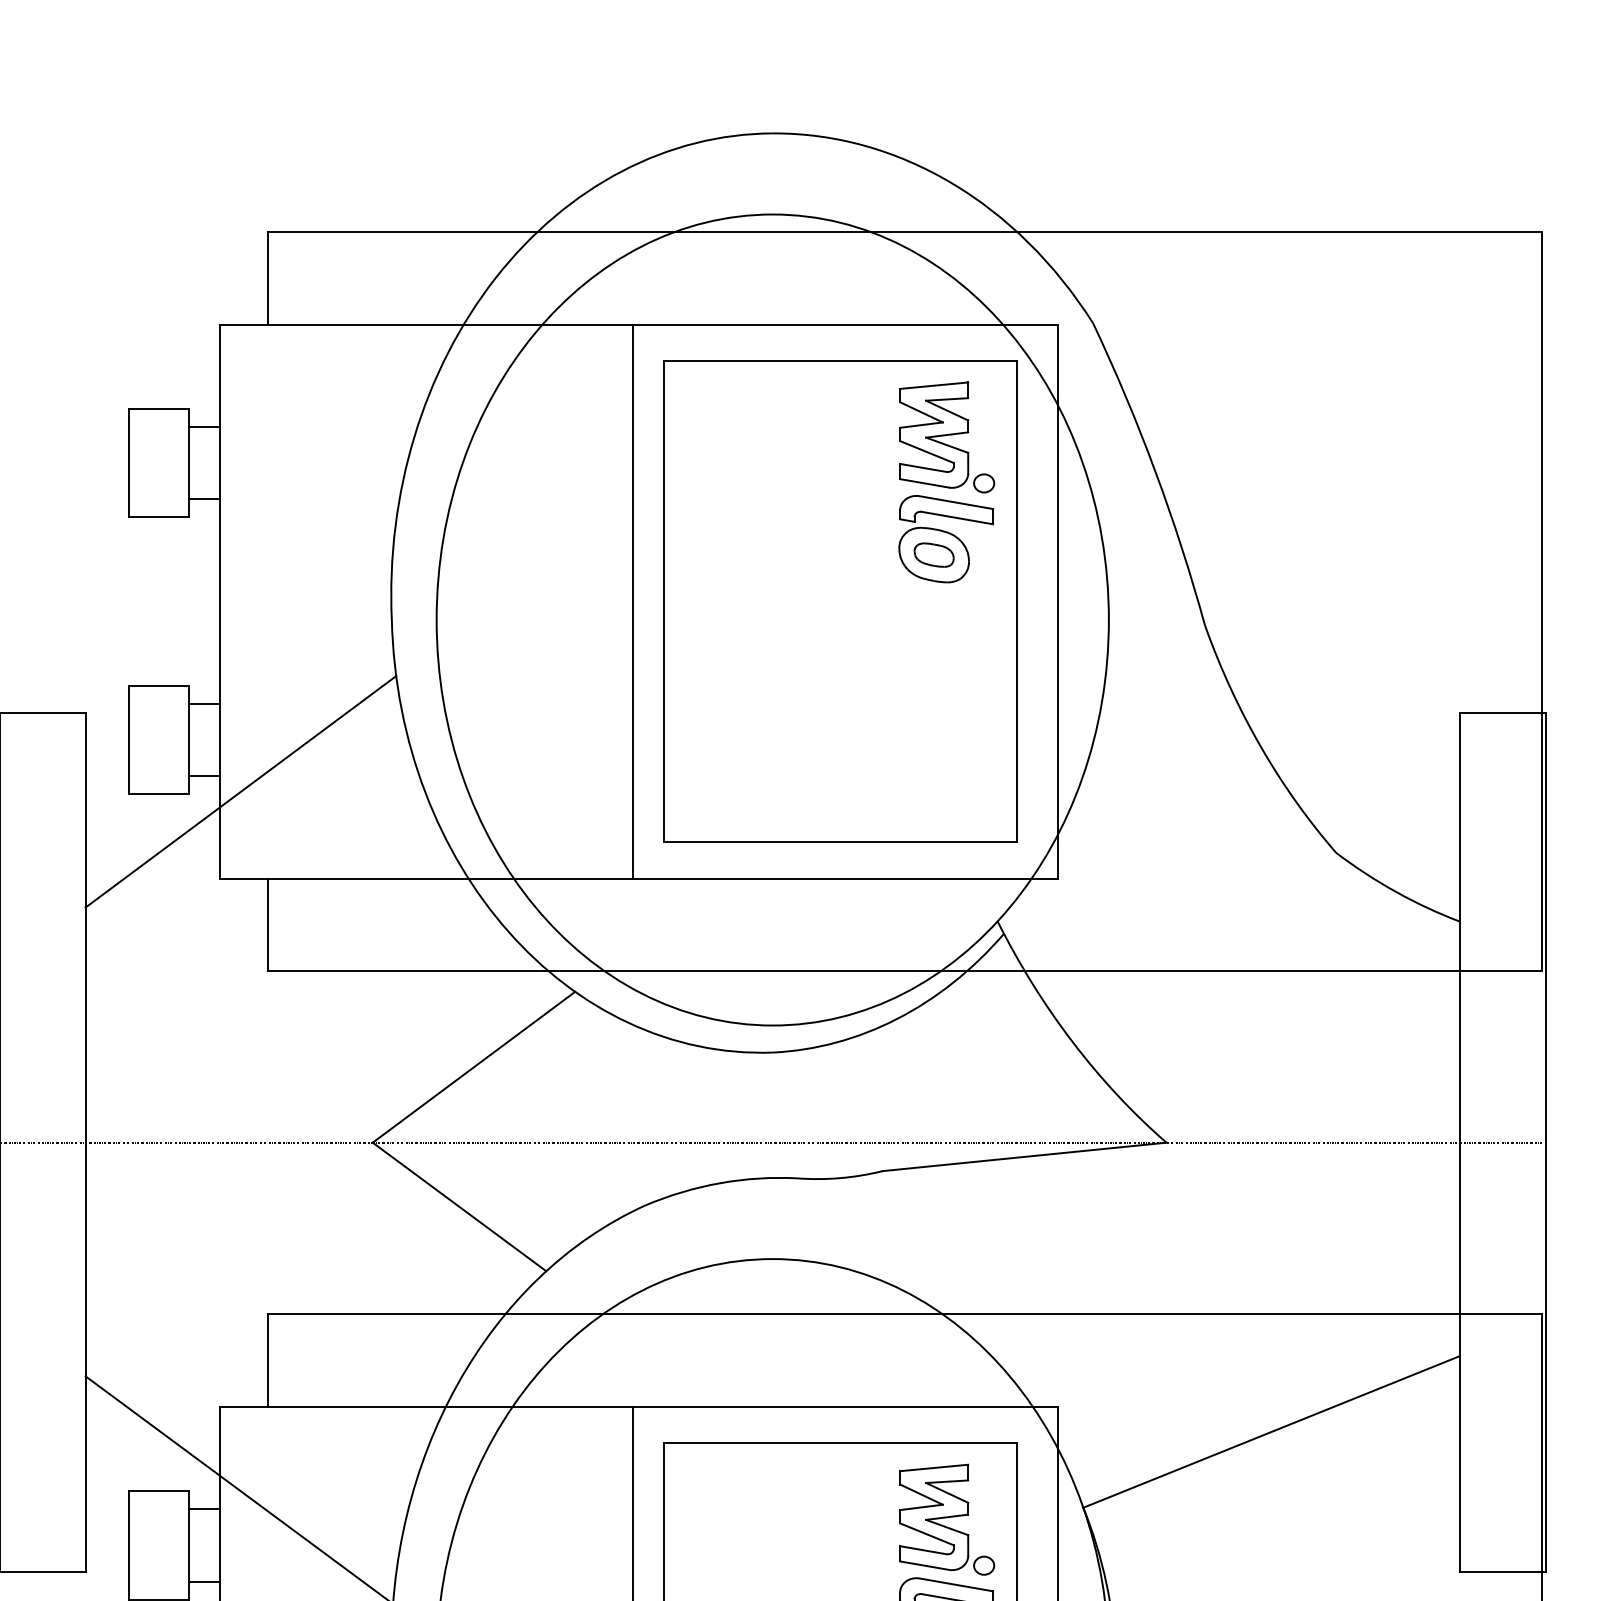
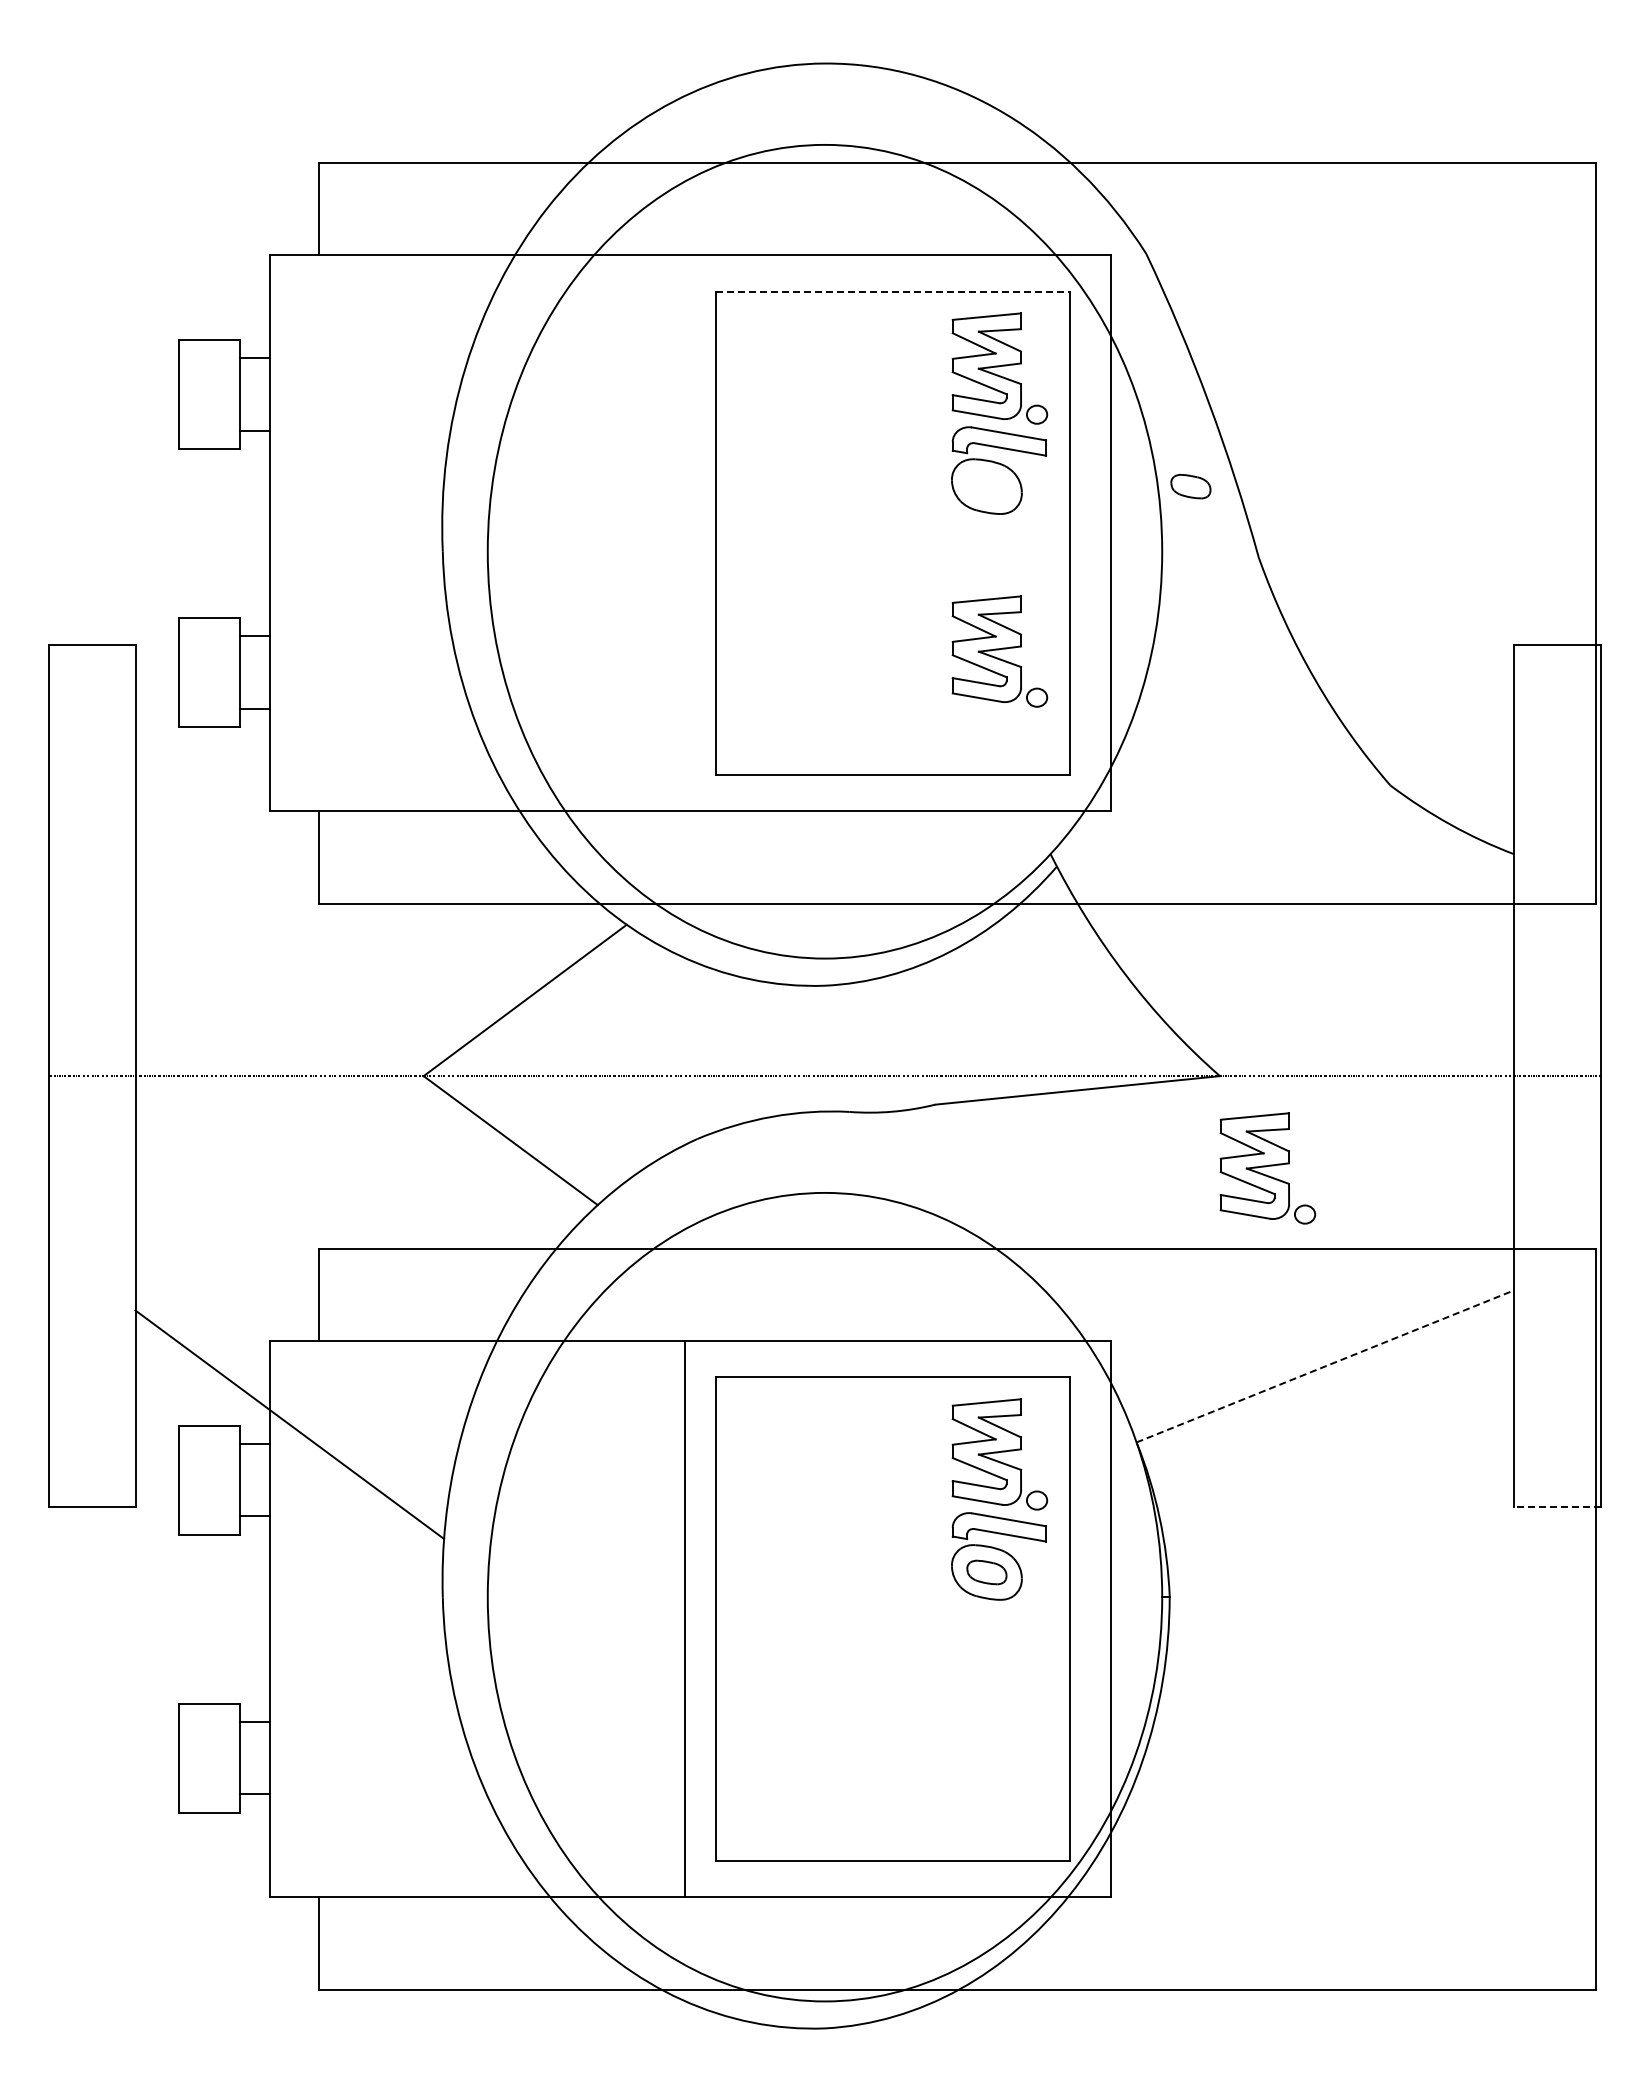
line: (841, 360) -> (893, 291), solid -> dashed
part: (933, 554) -> (1190, 486), moved
line: (633, 601) -> (685, 533), removed
part: (946, 719) -> (999, 651), added
line: (241, 791) -> (291, 723), removed
part: (1213, 1234) -> (1267, 1168), added
line: (1271, 1432) -> (1325, 1366), solid -> dashed
line: (1502, 1572) -> (1557, 1507), solid -> dashed

